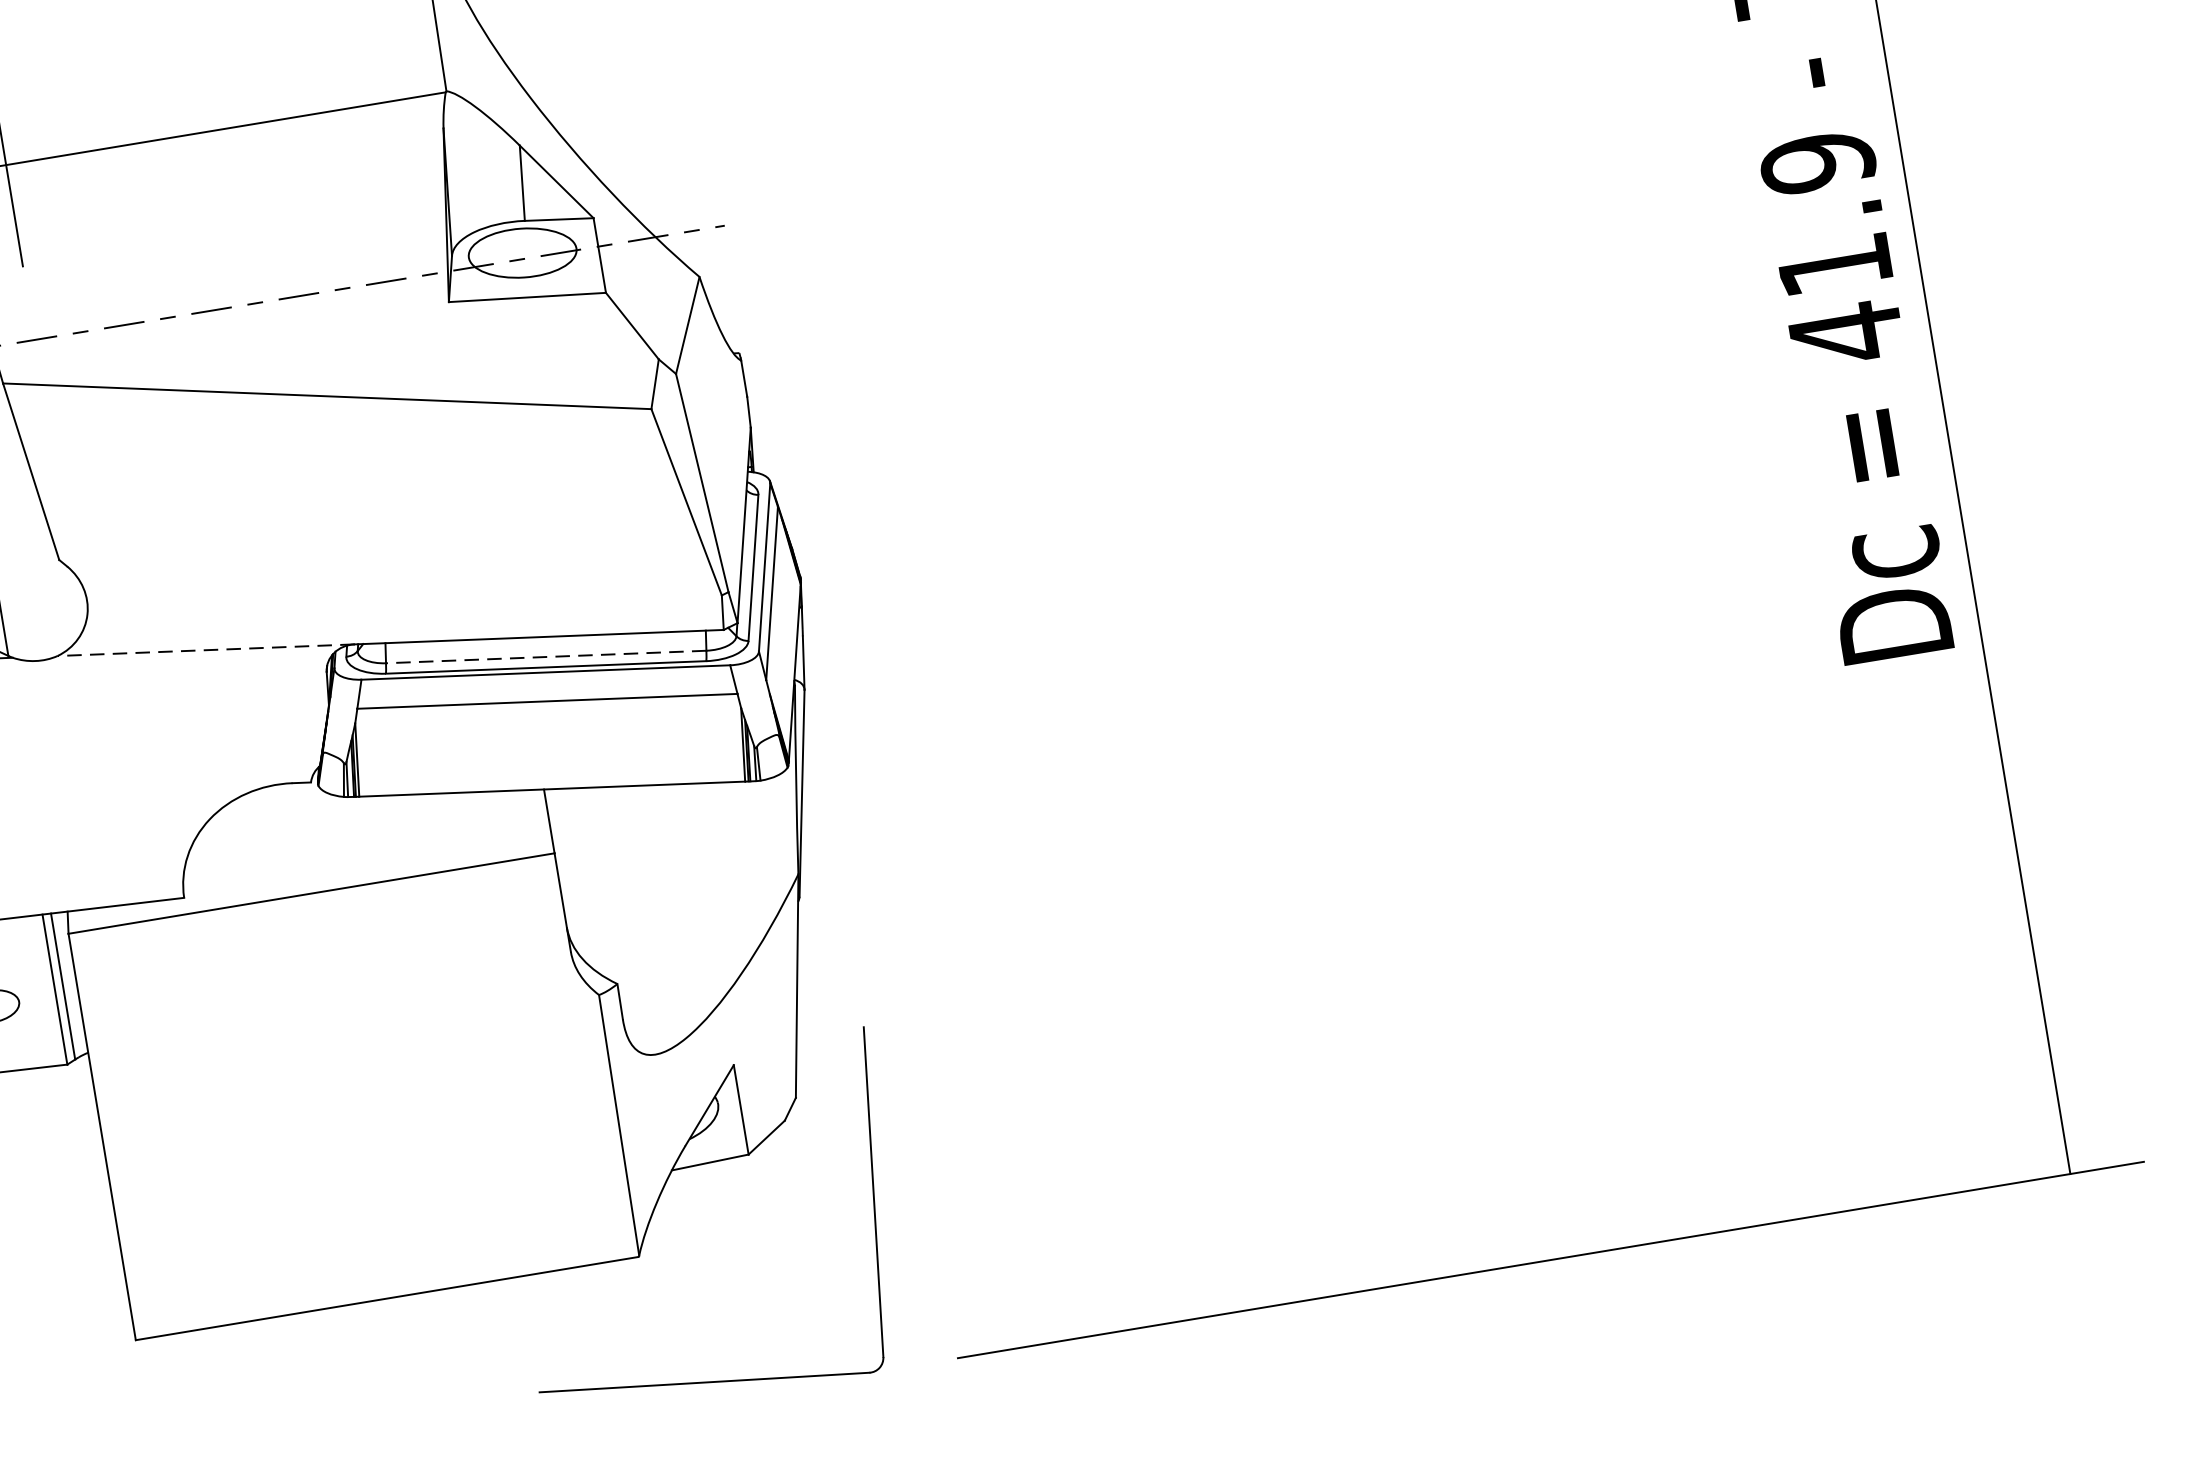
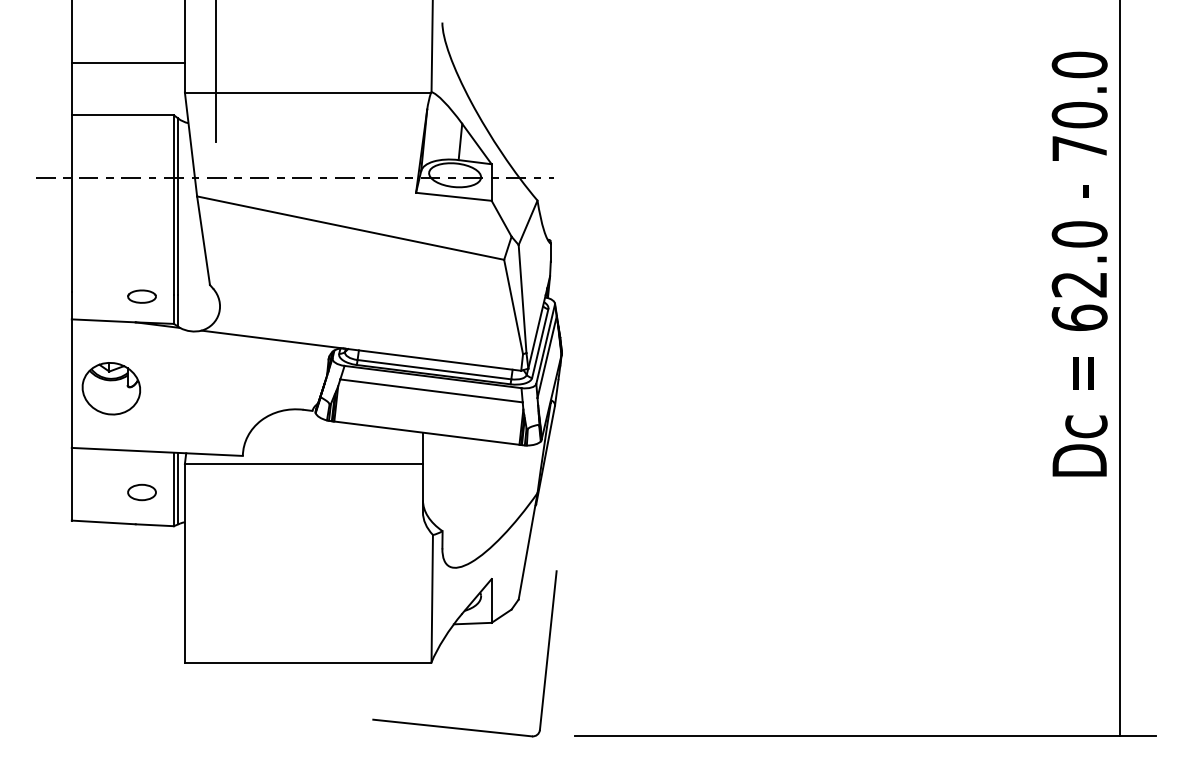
text: (1831, 248) -> (1079, 276), 41.9 -> 62.0
line: (205, 650) -> (272, 339), dashed -> solid
line: (544, 656) -> (433, 369), dashed -> solid

